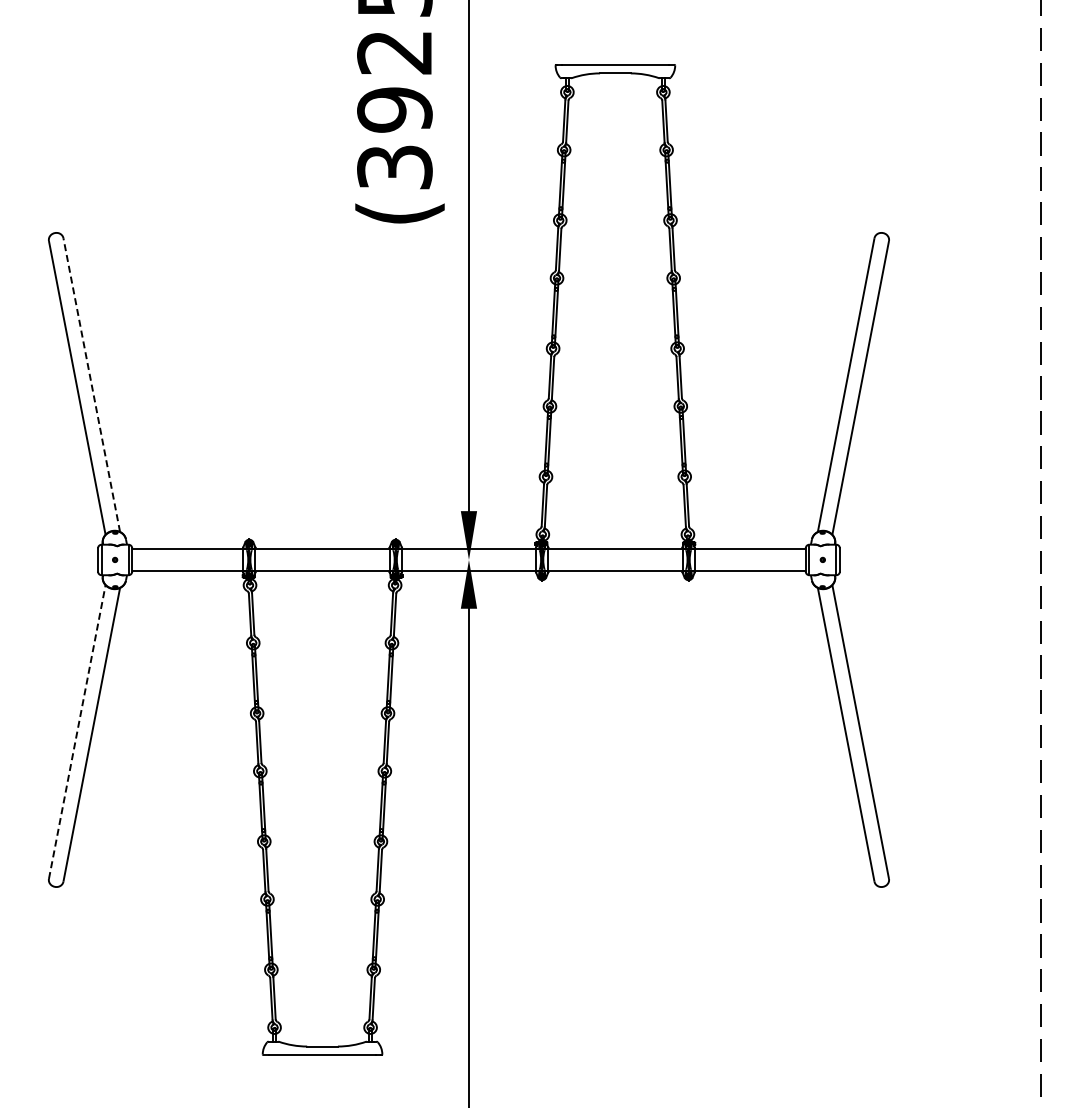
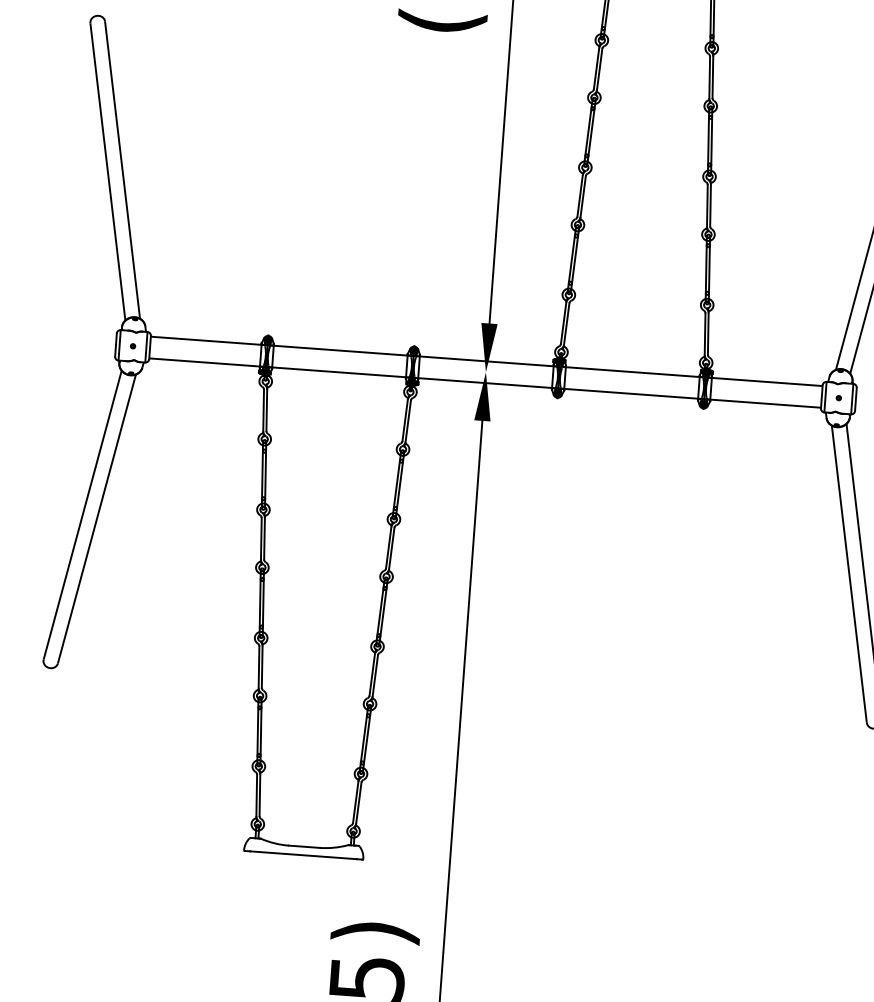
line: (91, 385) -> (122, 170), dashed -> solid
line: (77, 732) -> (82, 515), dashed -> solid

